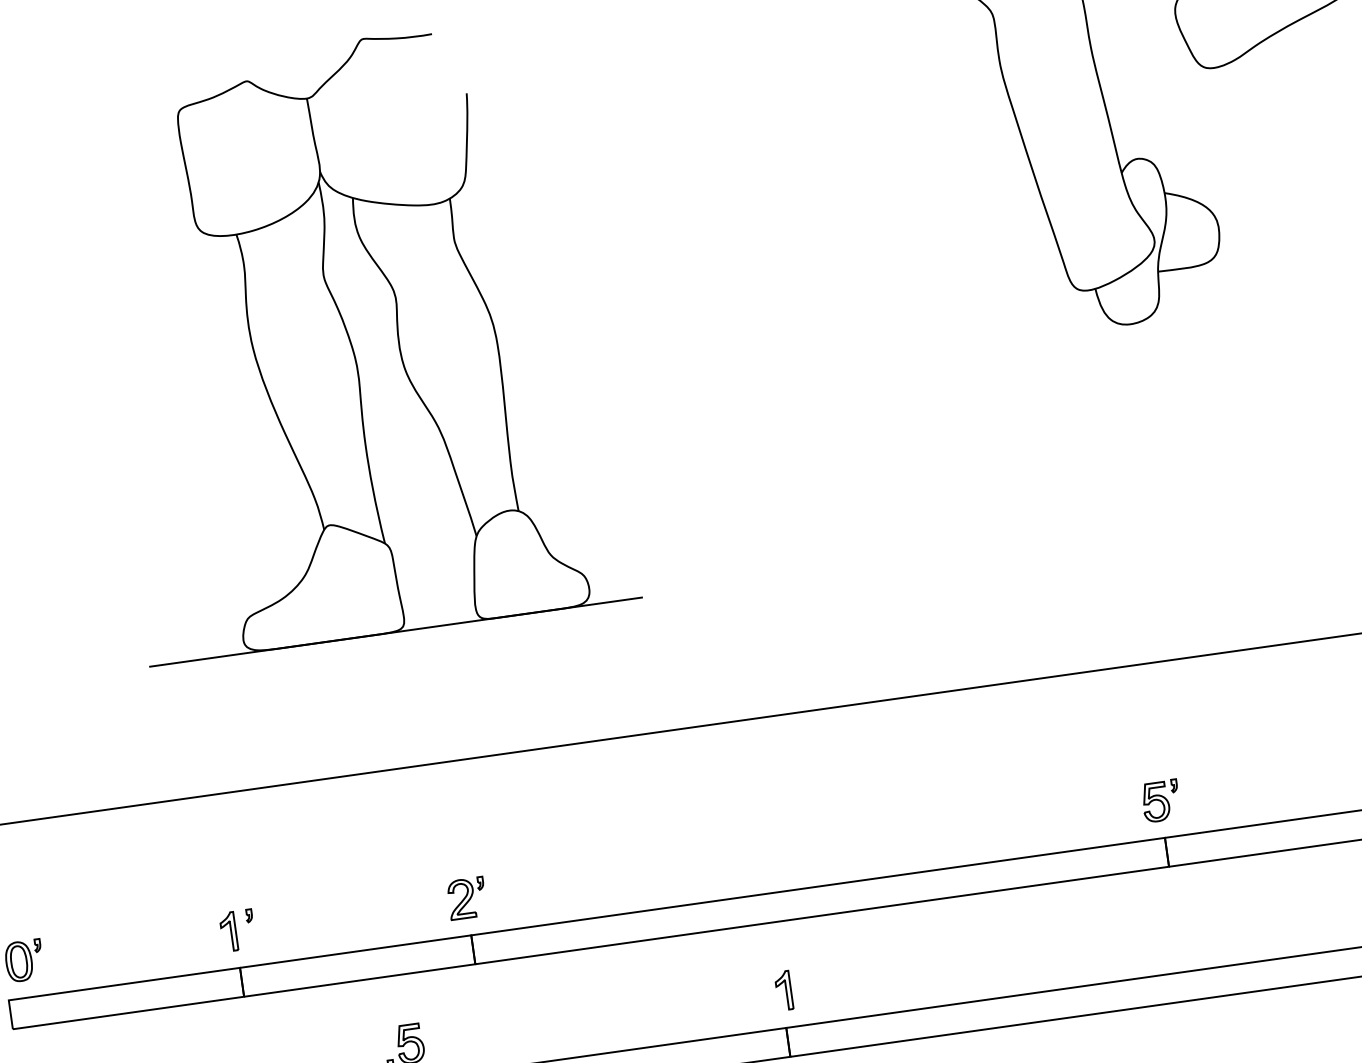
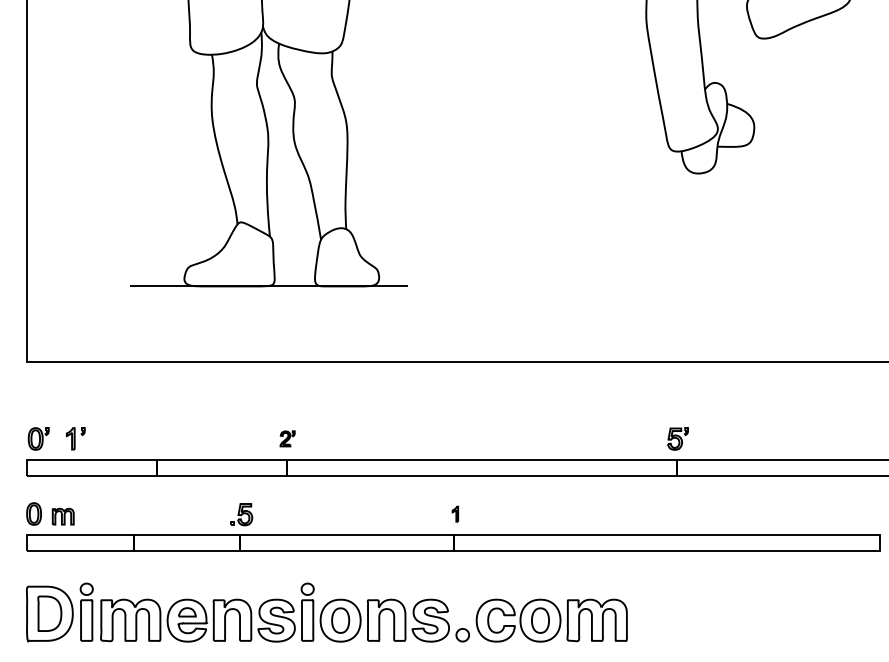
part: (466, 897) -> (287, 438), size x0.7
part: (237, 930) -> (75, 438), moved
part: (783, 989) -> (455, 513), size x0.7

